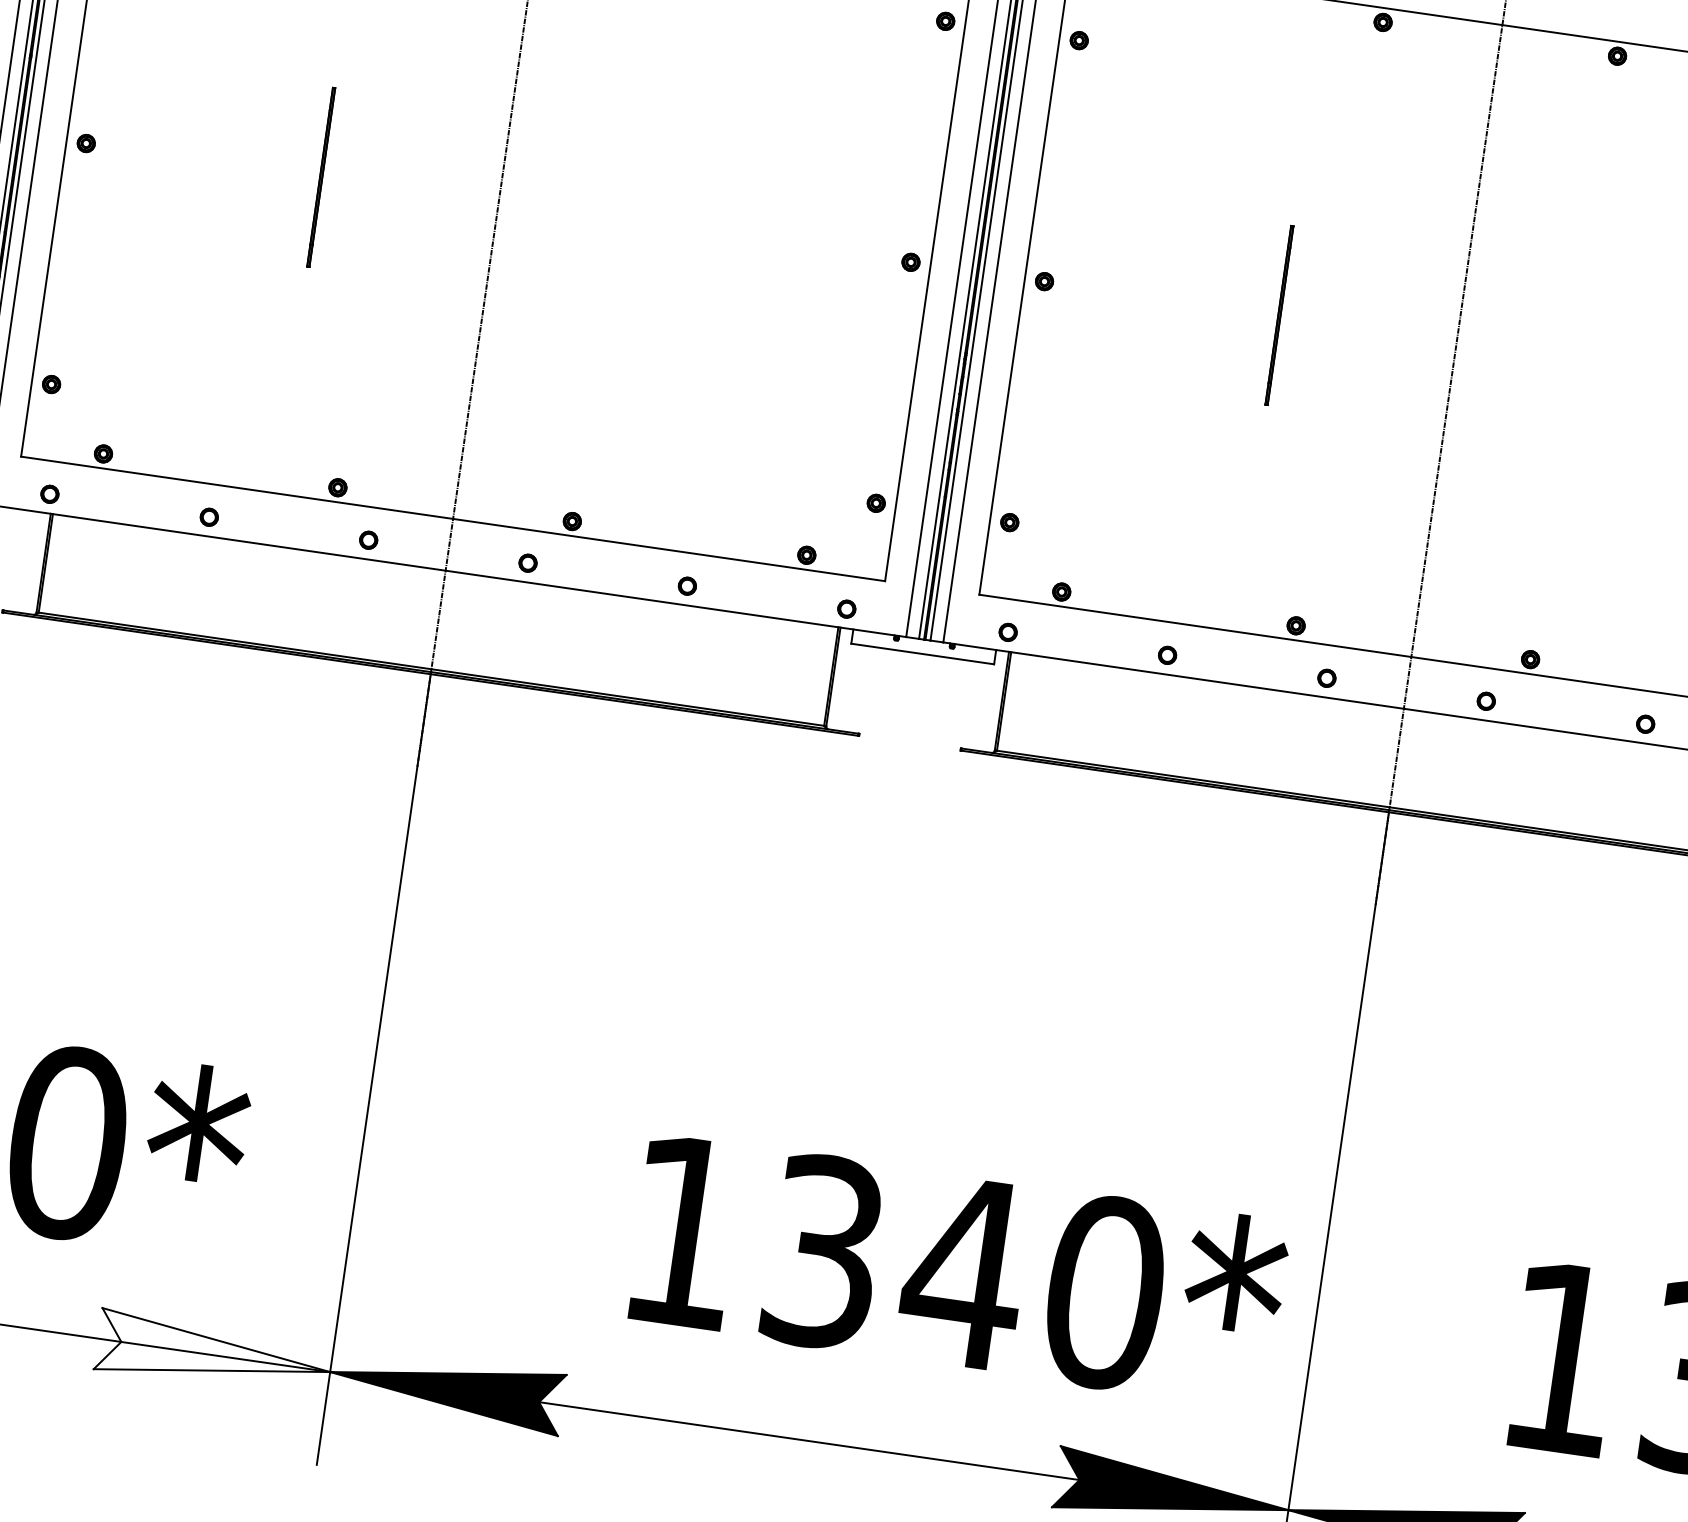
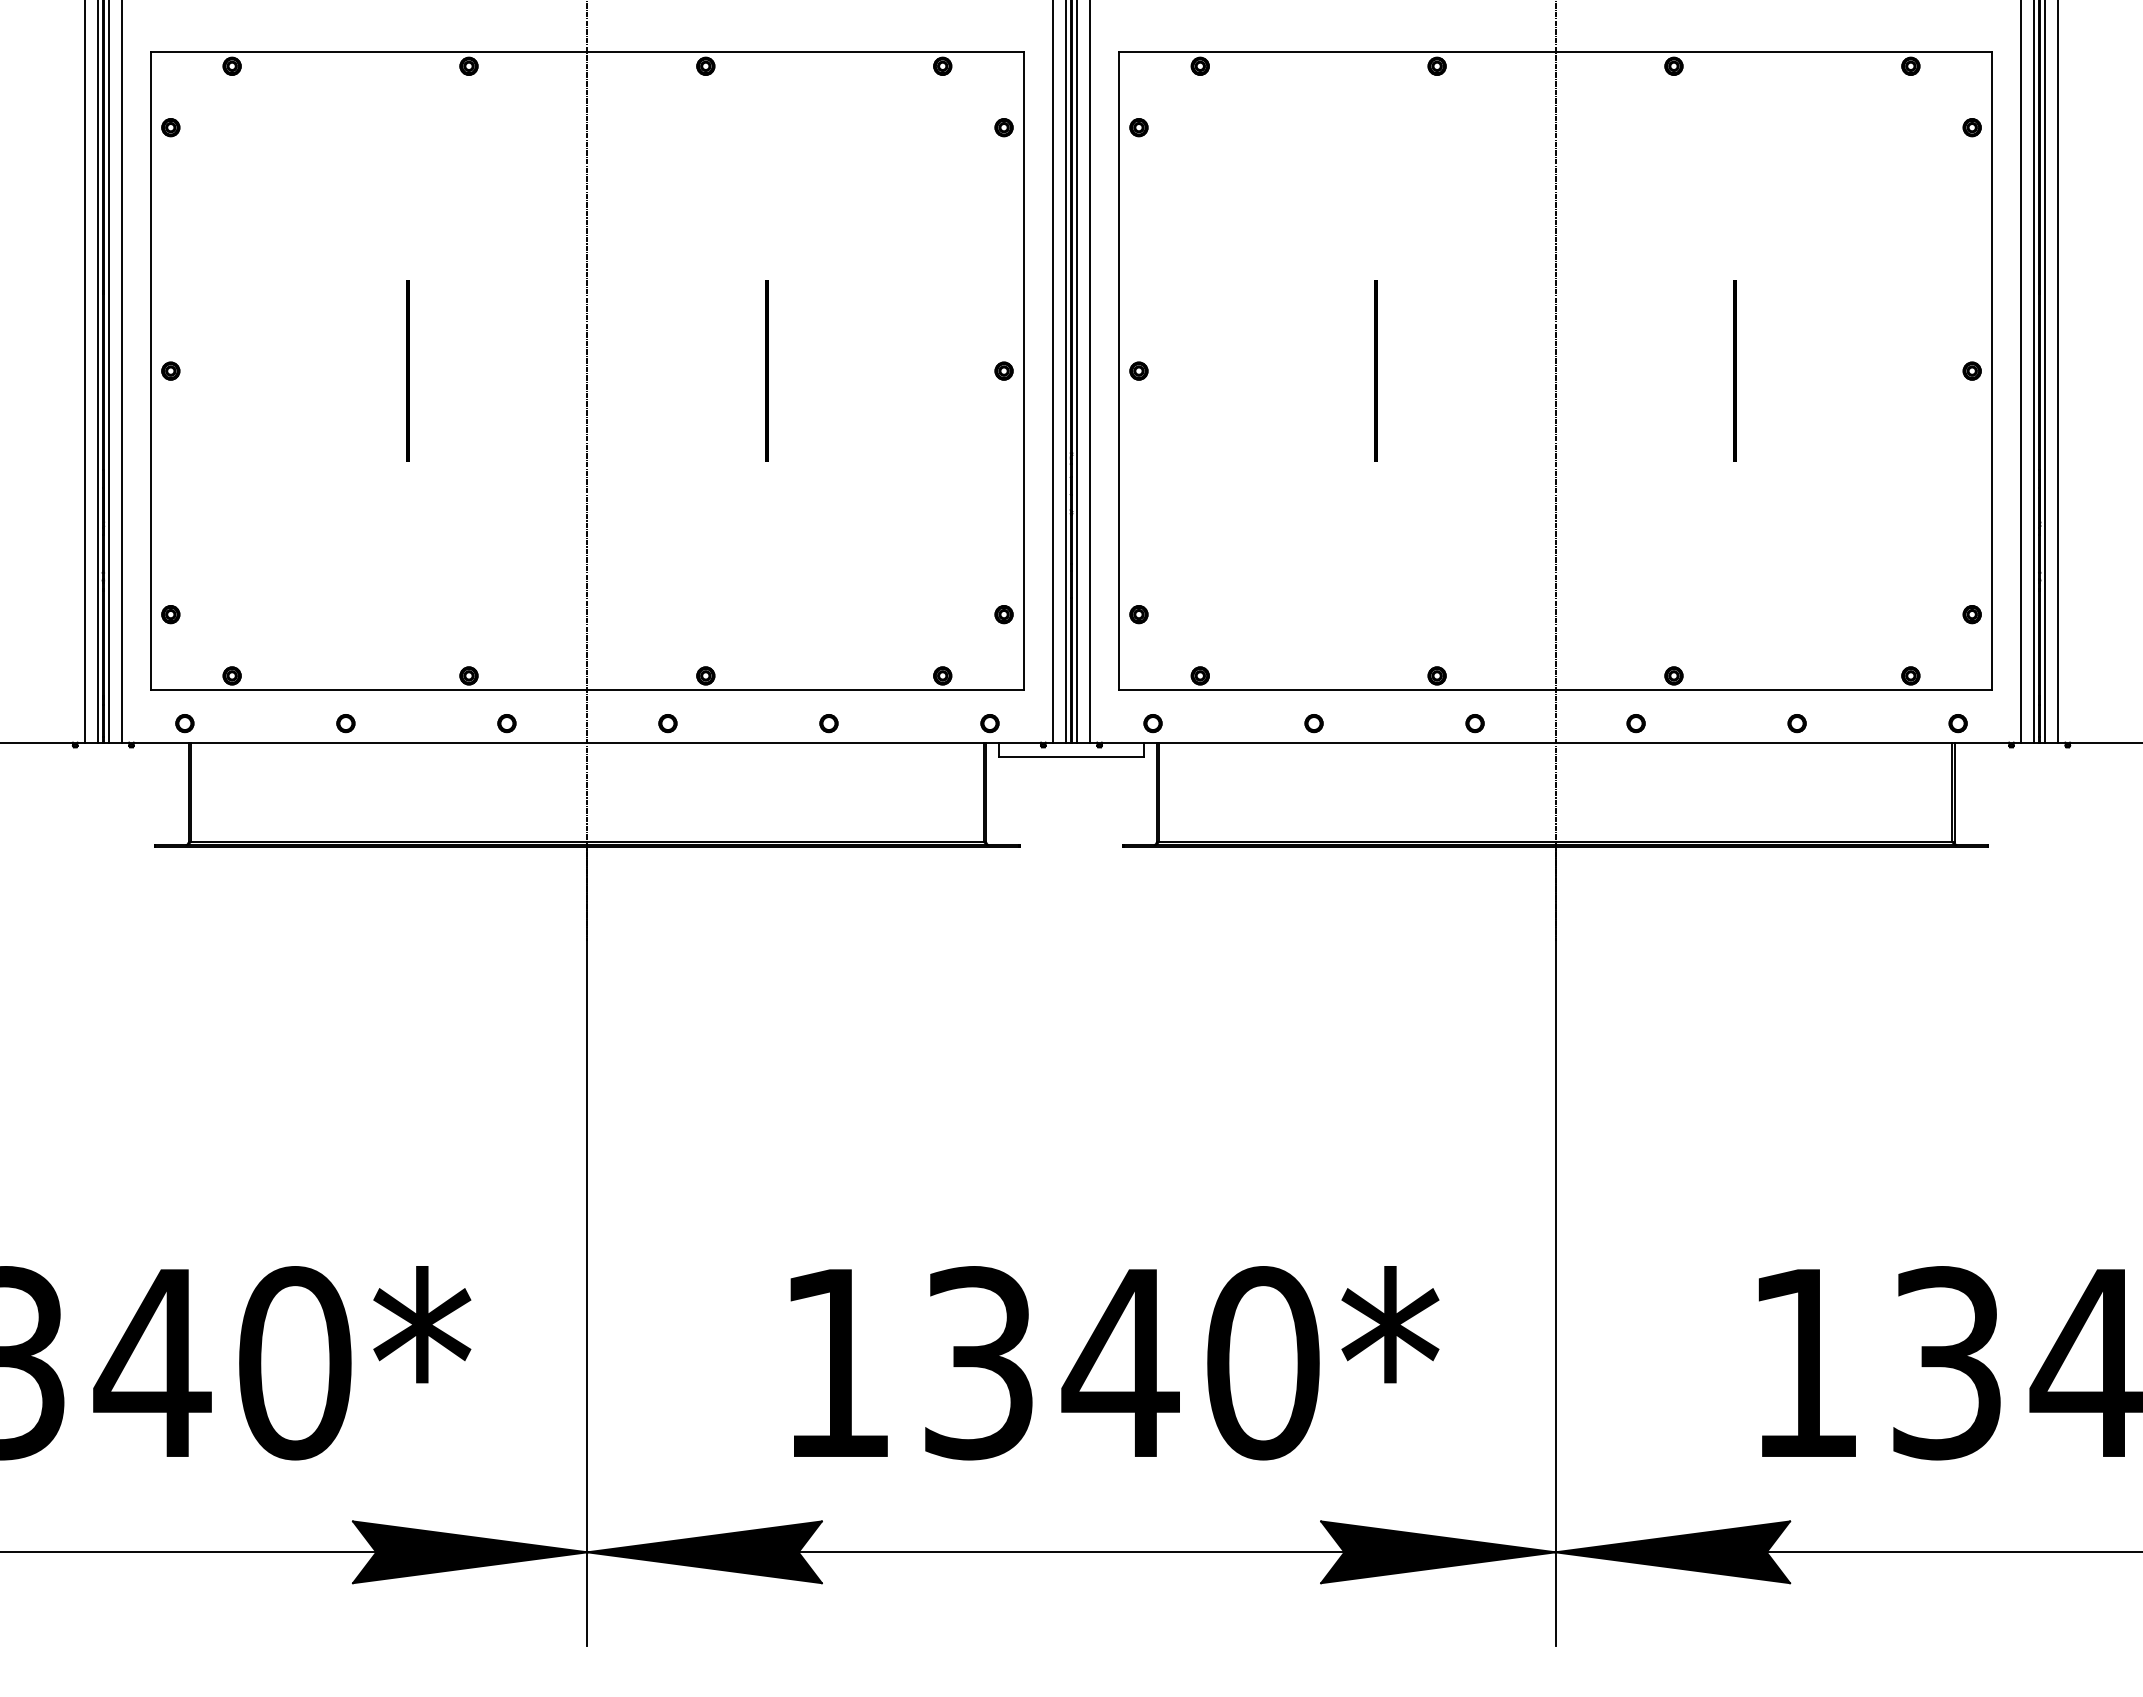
line: (675, 227) -> (766, 370), added
line: (1634, 365) -> (1734, 370), added
text: (957, 1271) -> (1114, 1363), moved
fill: (214, 1355) -> (470, 1552), added

